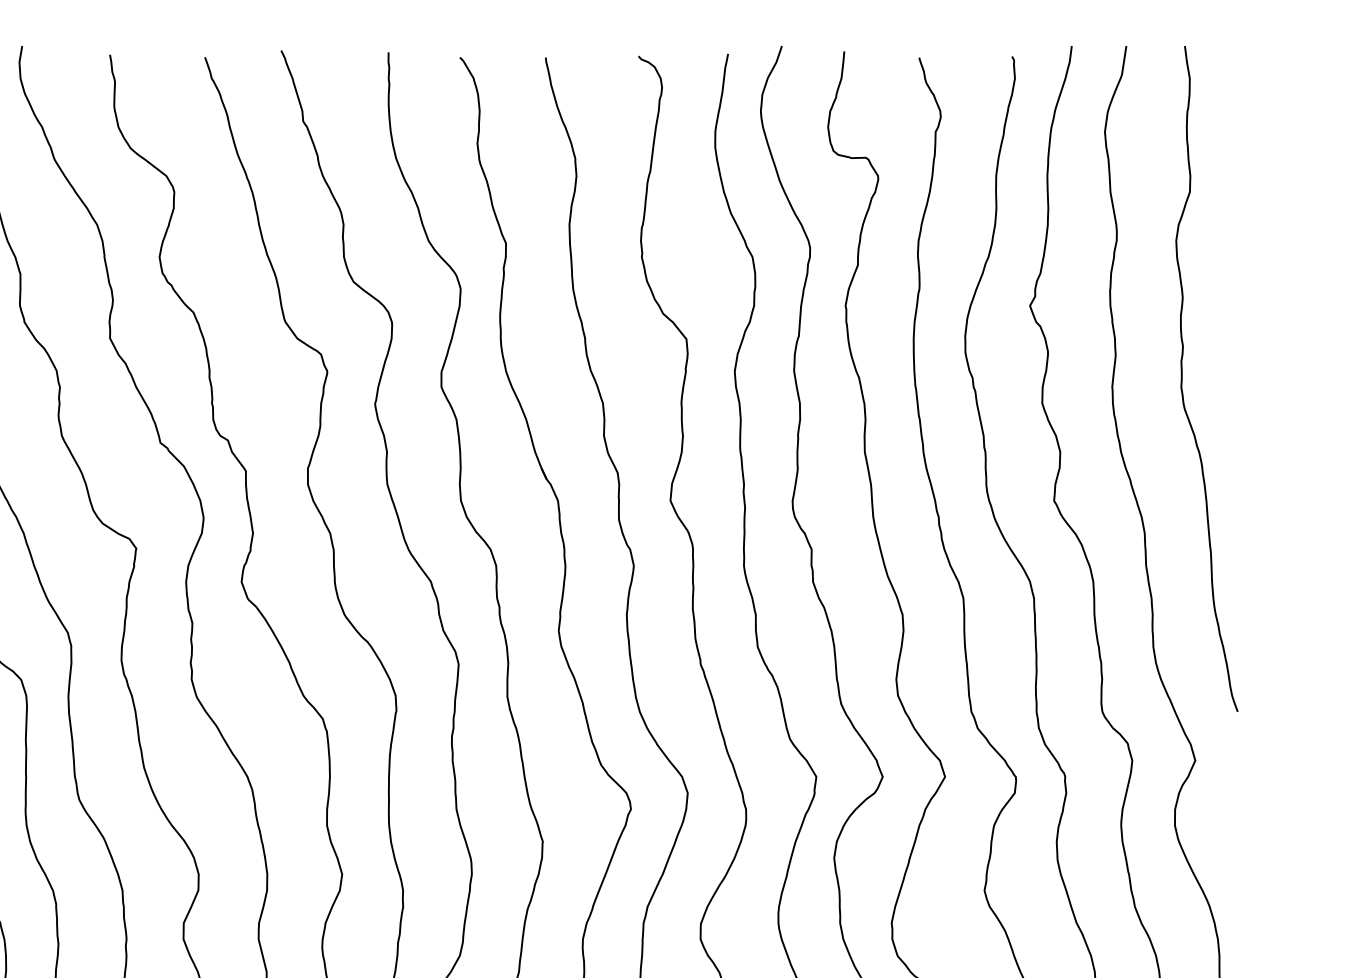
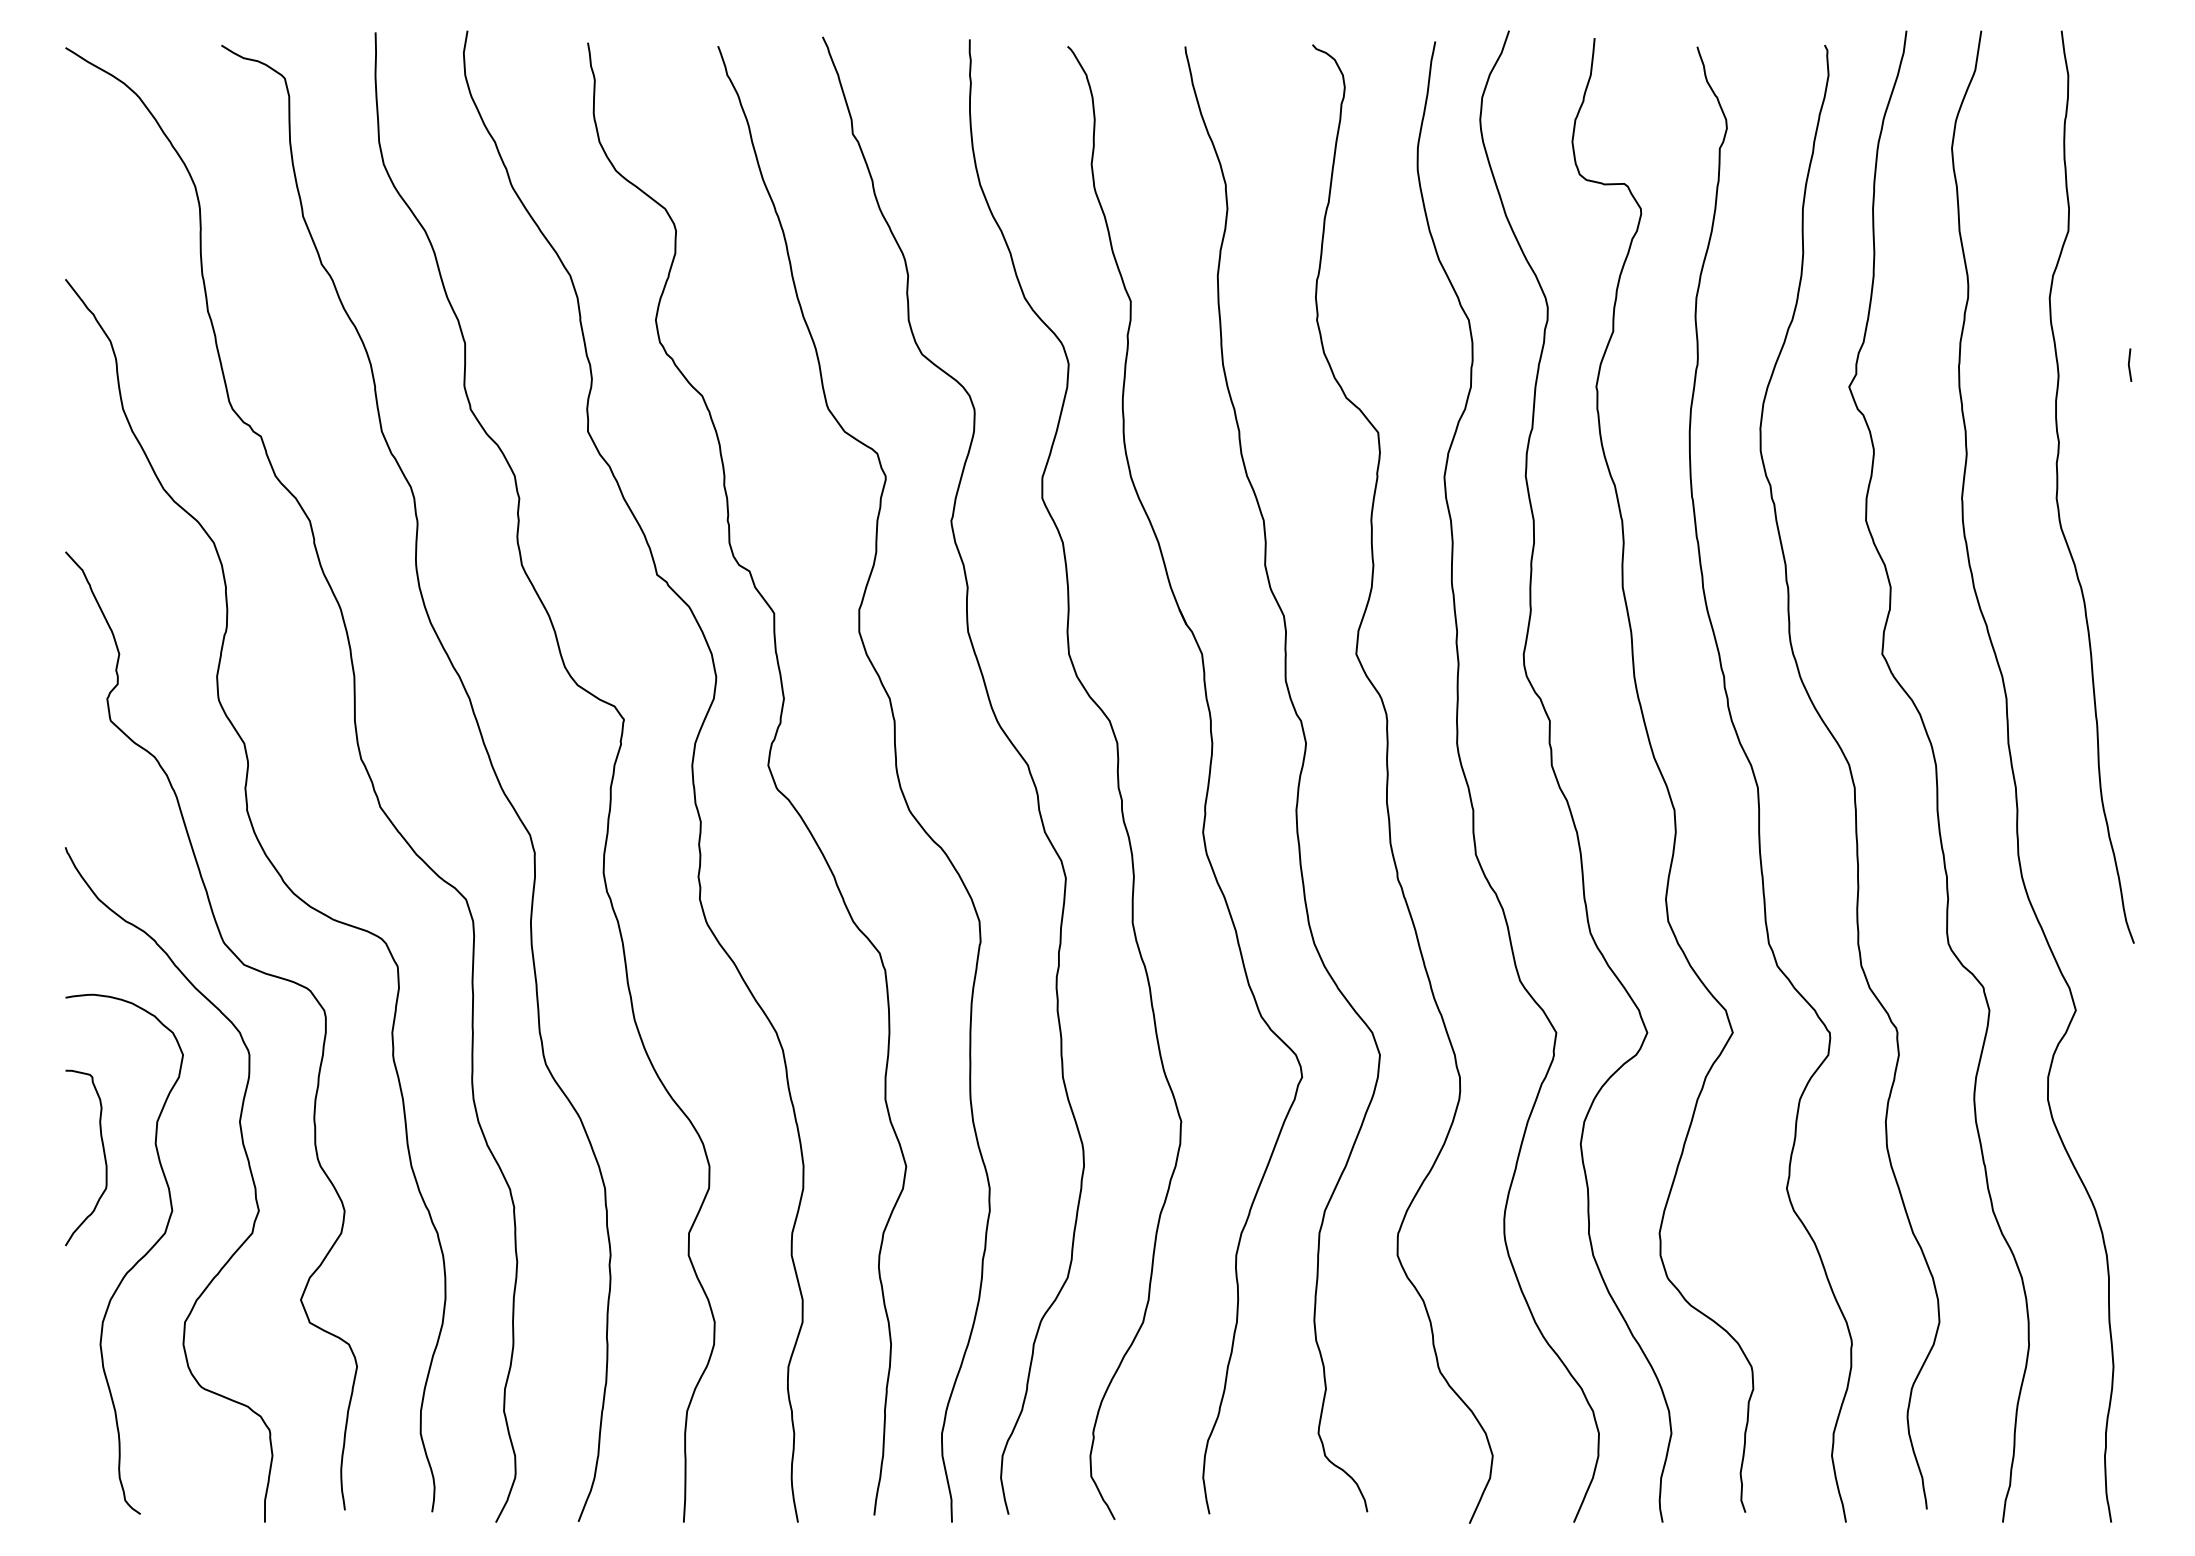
line: (1234, 289) -> (2129, 364), added

